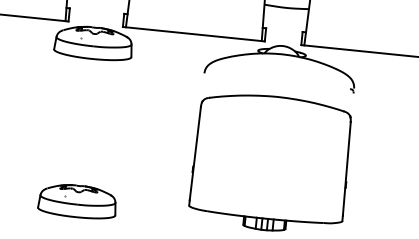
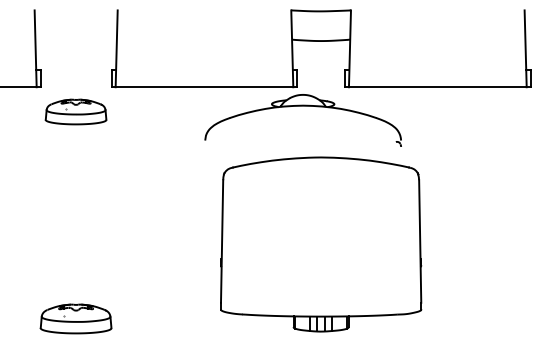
part: (93, 42) -> (75, 111), size x0.6
part: (281, 54) -> (302, 106), moved
part: (77, 201) -> (75, 318), size x0.7

